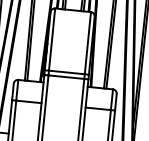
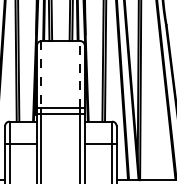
line: (52, 39) -> (41, 74), solid -> dashed
line: (88, 42) -> (80, 74), solid -> dashed

